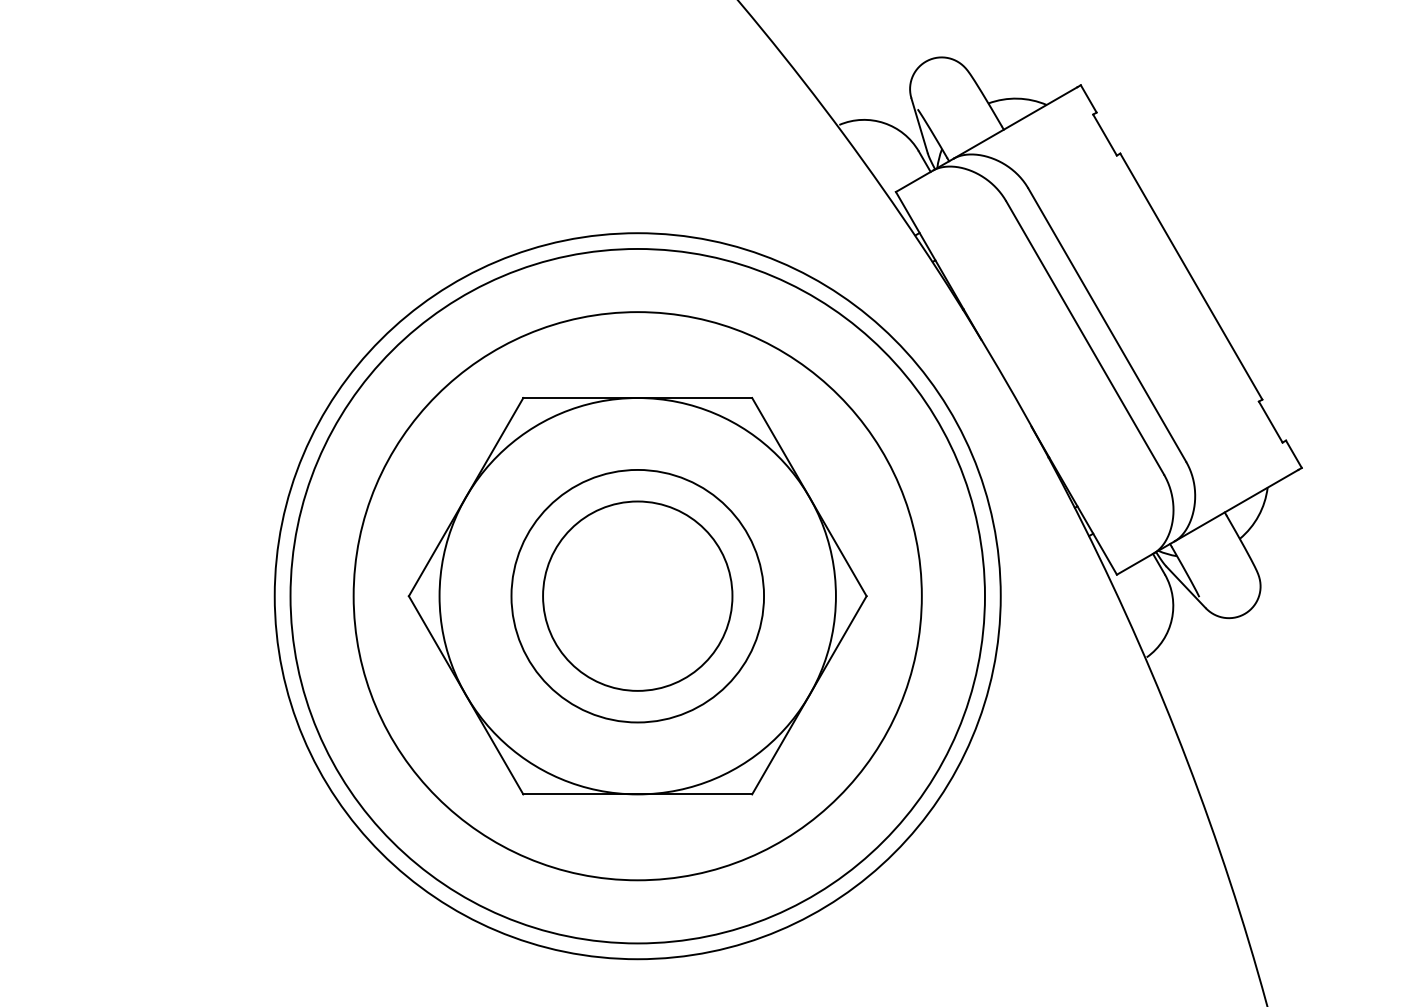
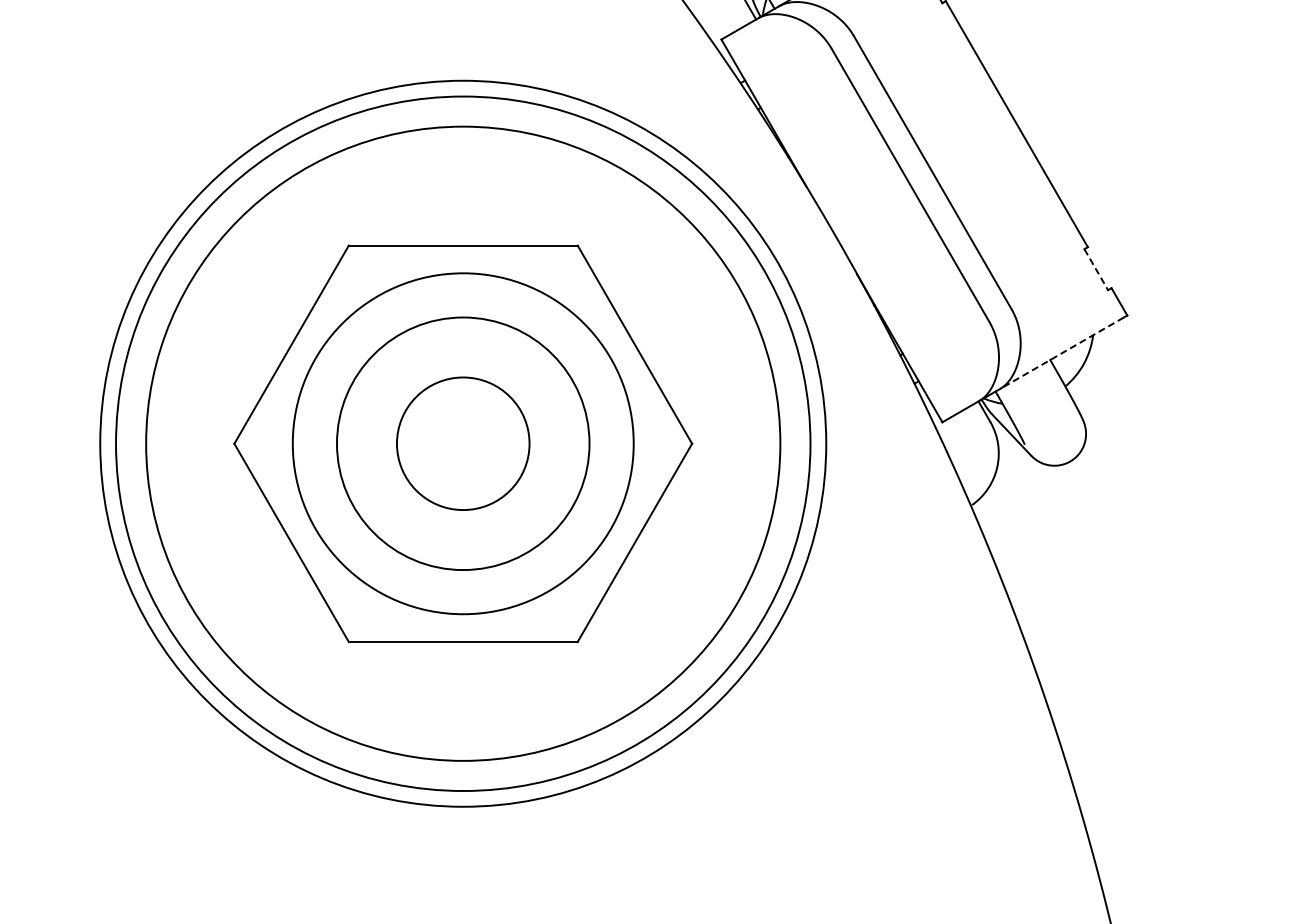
line: (1270, 422) -> (1096, 270), solid -> dashed
line: (1236, 505) -> (1062, 353), solid -> dashed
circle: (637, 595) -> (463, 443), size x0.7
circle: (637, 596) -> (463, 444), size x0.6
circle: (637, 596) -> (463, 444), size x1.6

